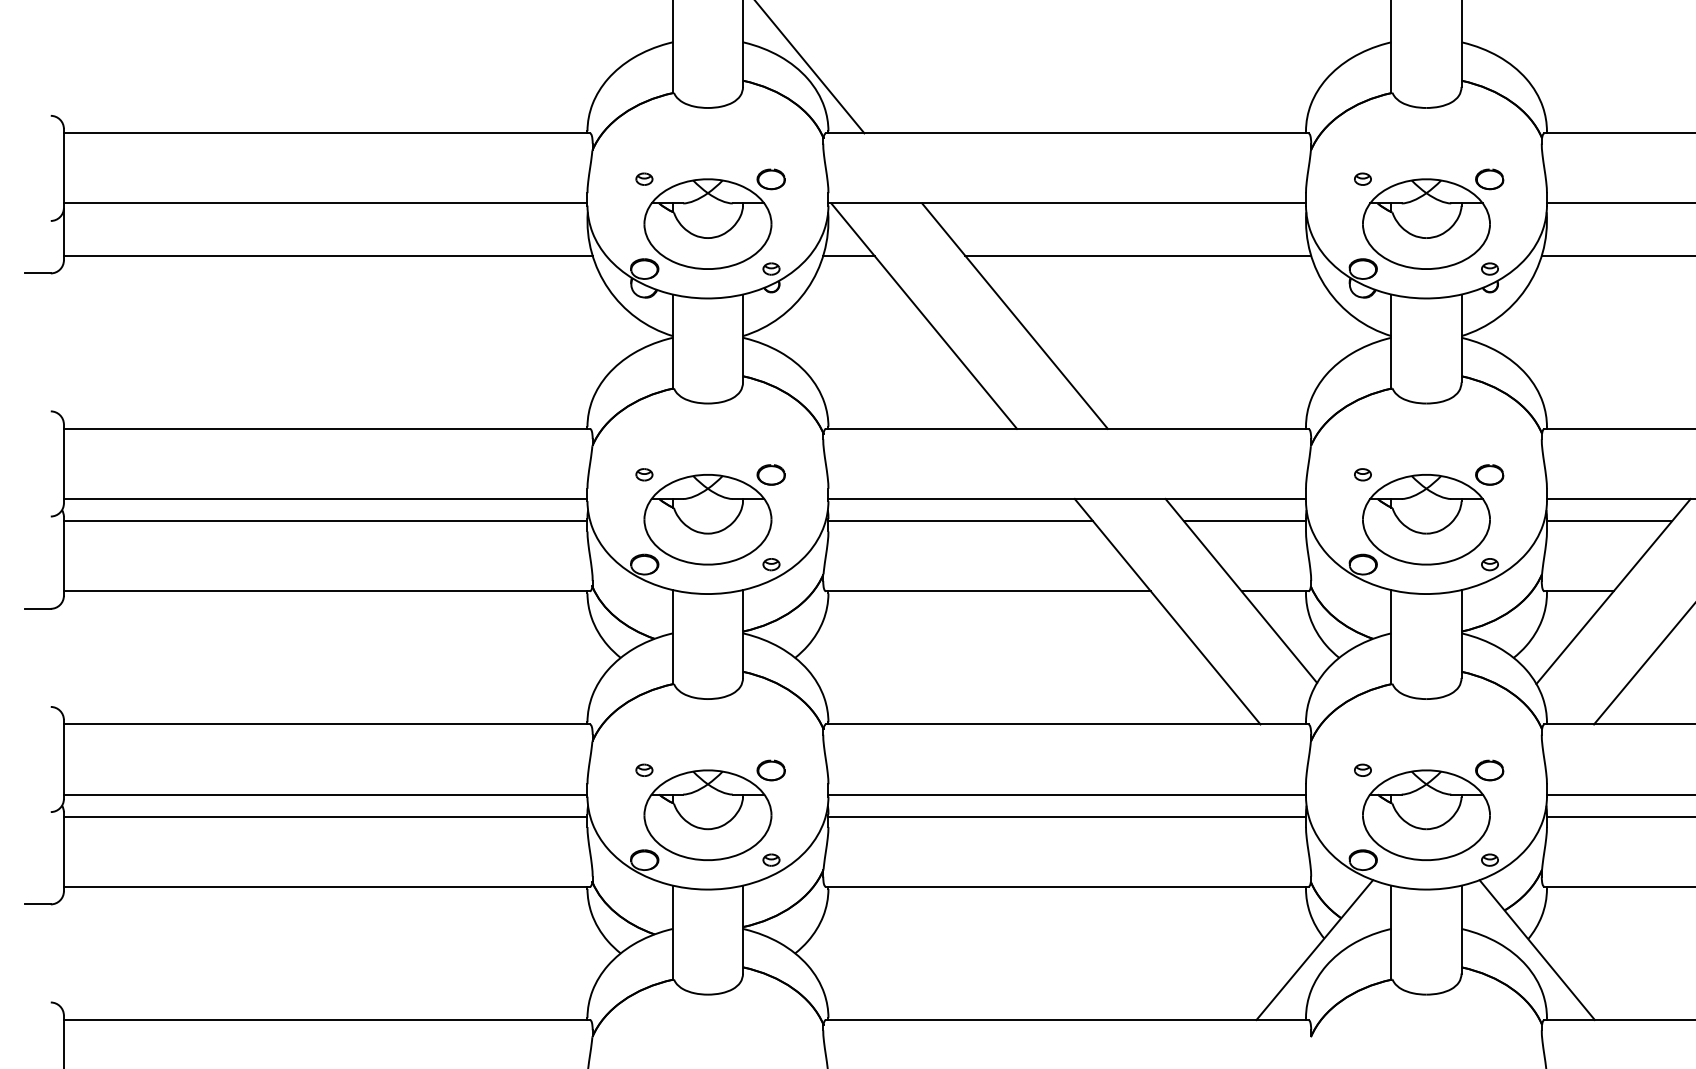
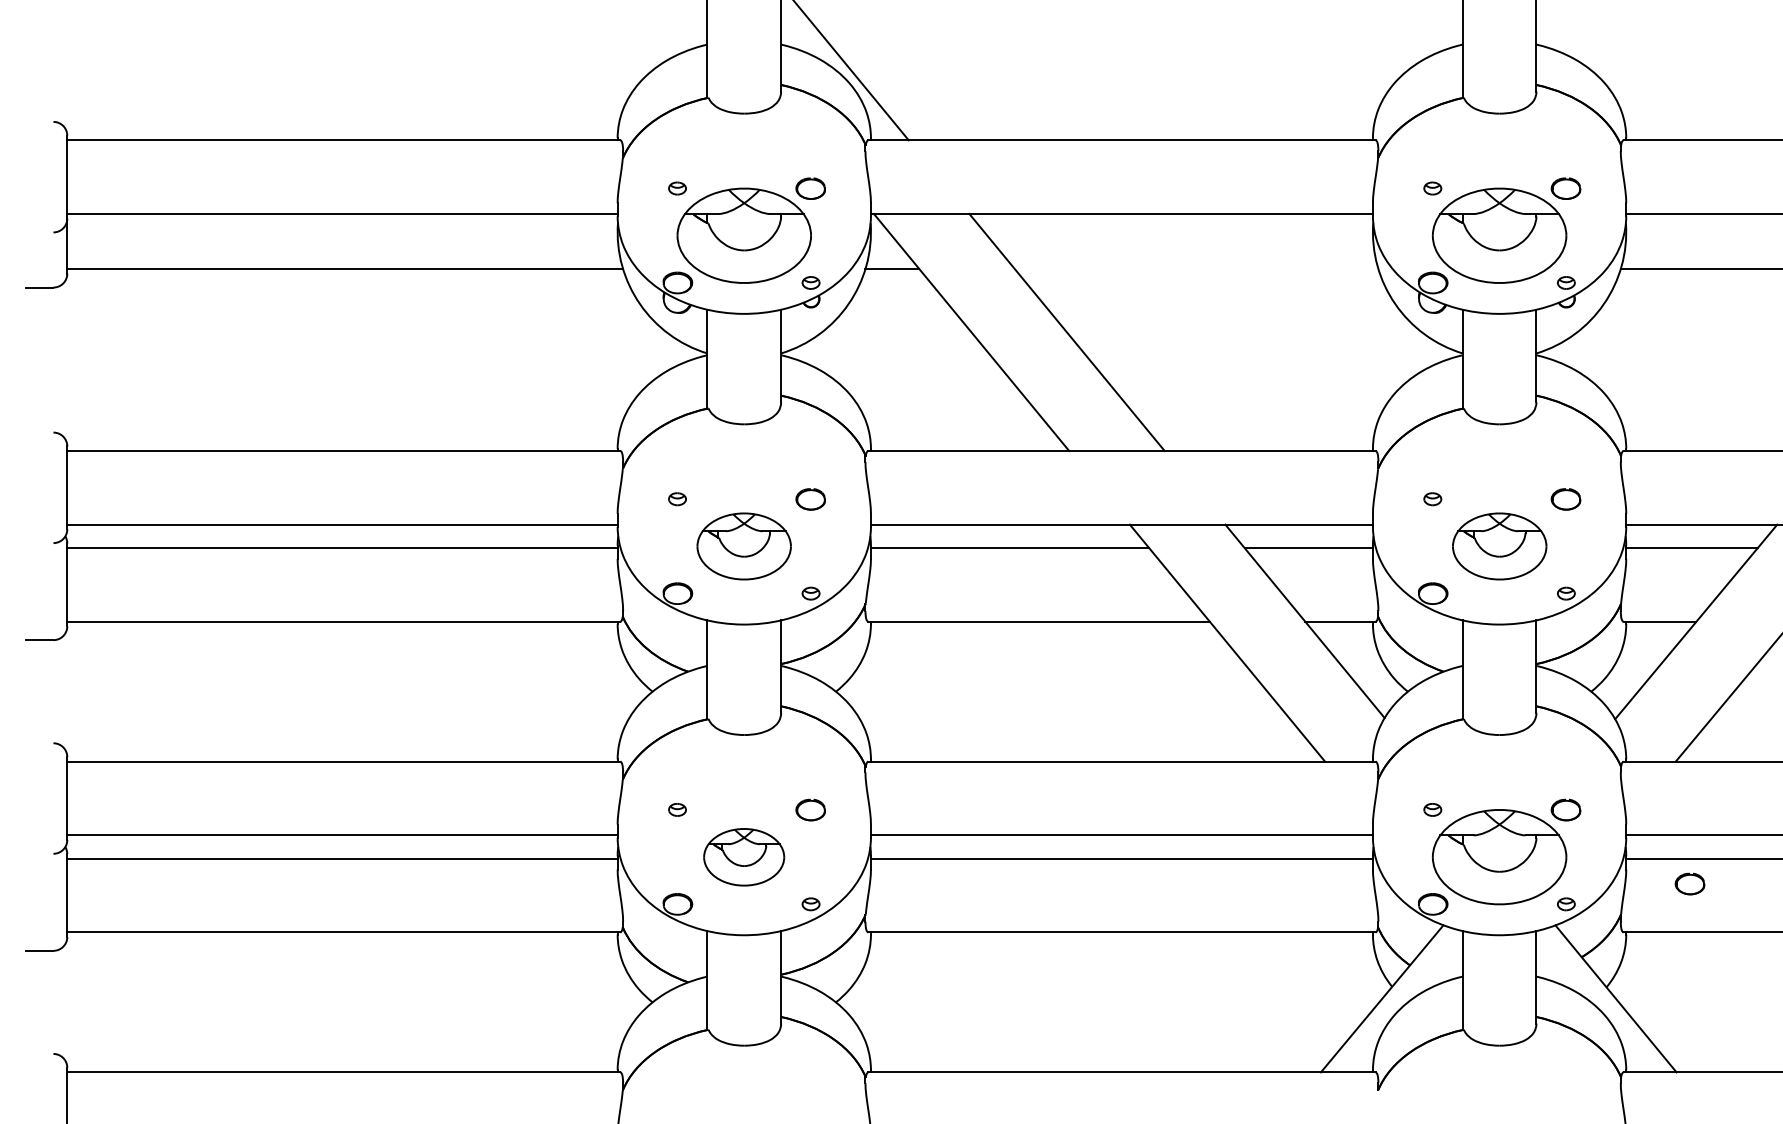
line: (1138, 256) -> (1196, 269), removed
part: (707, 519) -> (743, 546), size x0.7
part: (1426, 519) -> (1499, 546), size x0.7
part: (707, 815) -> (743, 857), size x0.6
part: (1607, 840) -> (1689, 883), added

